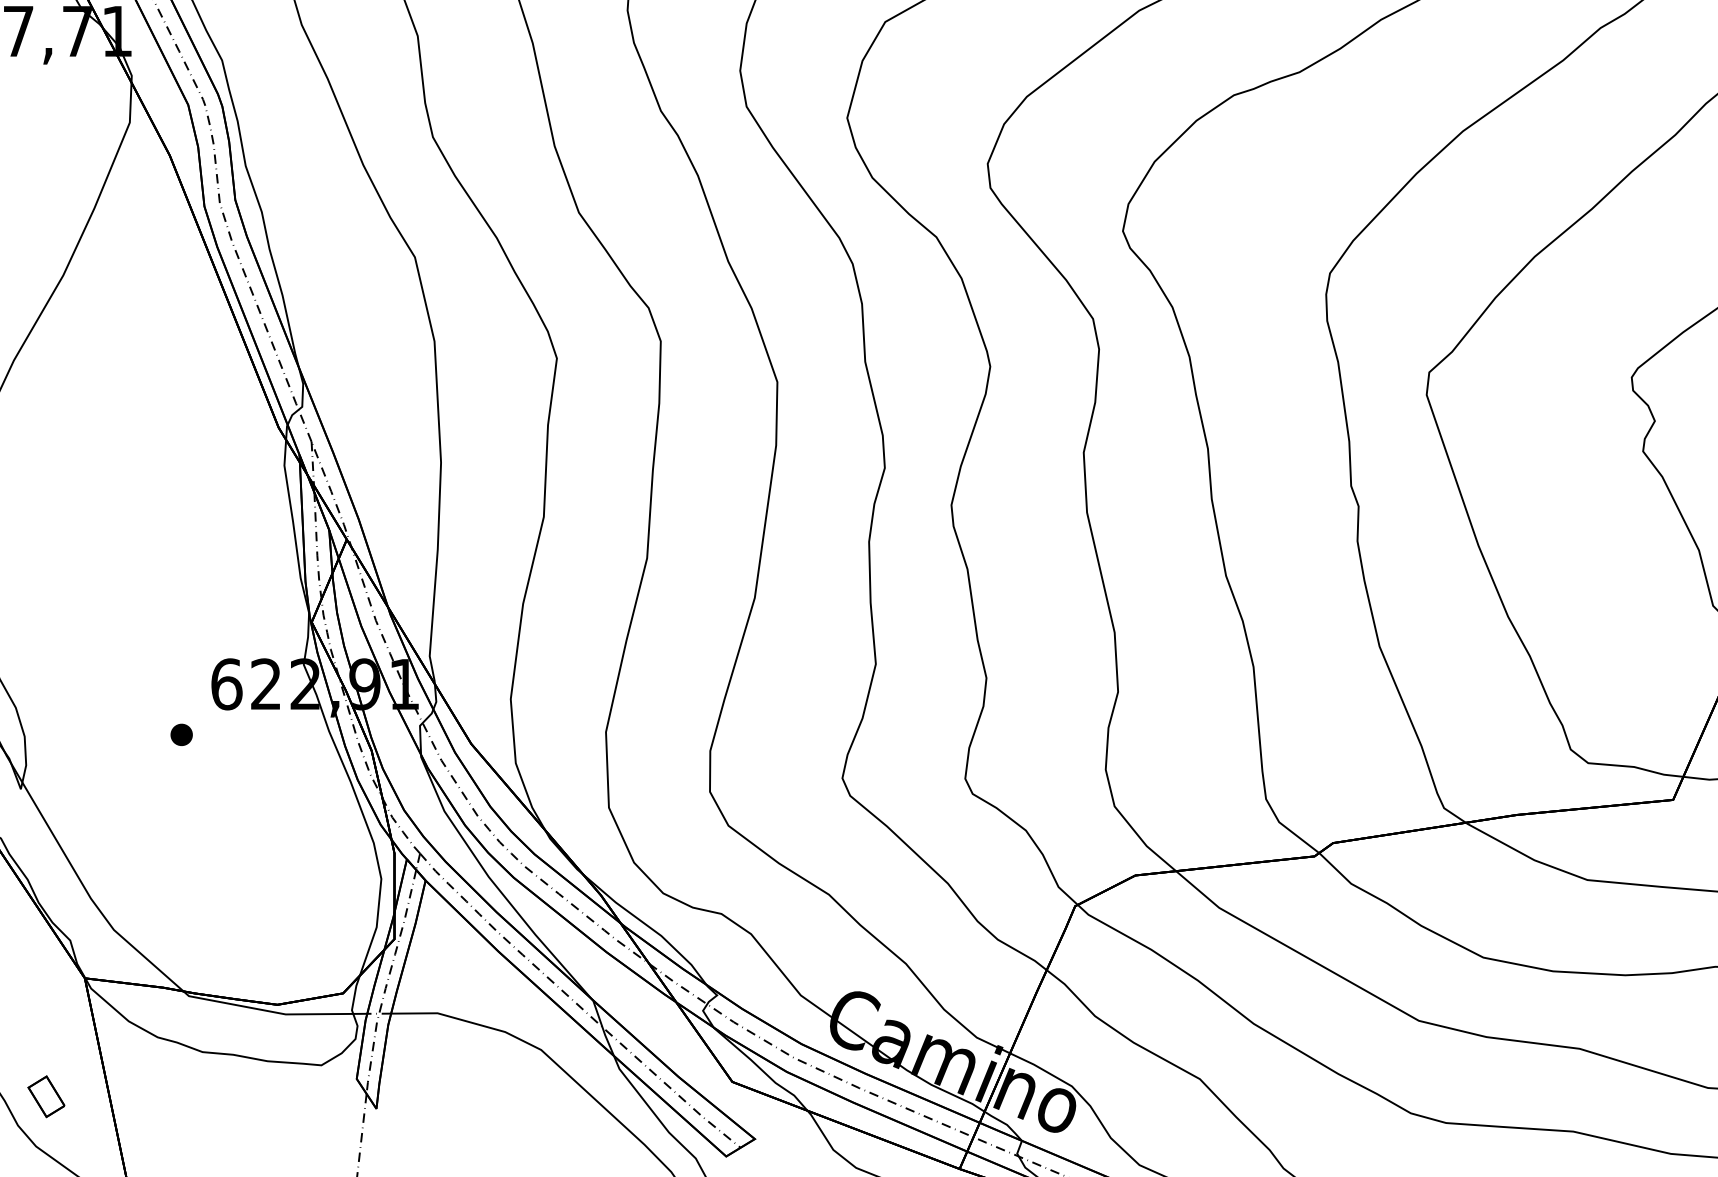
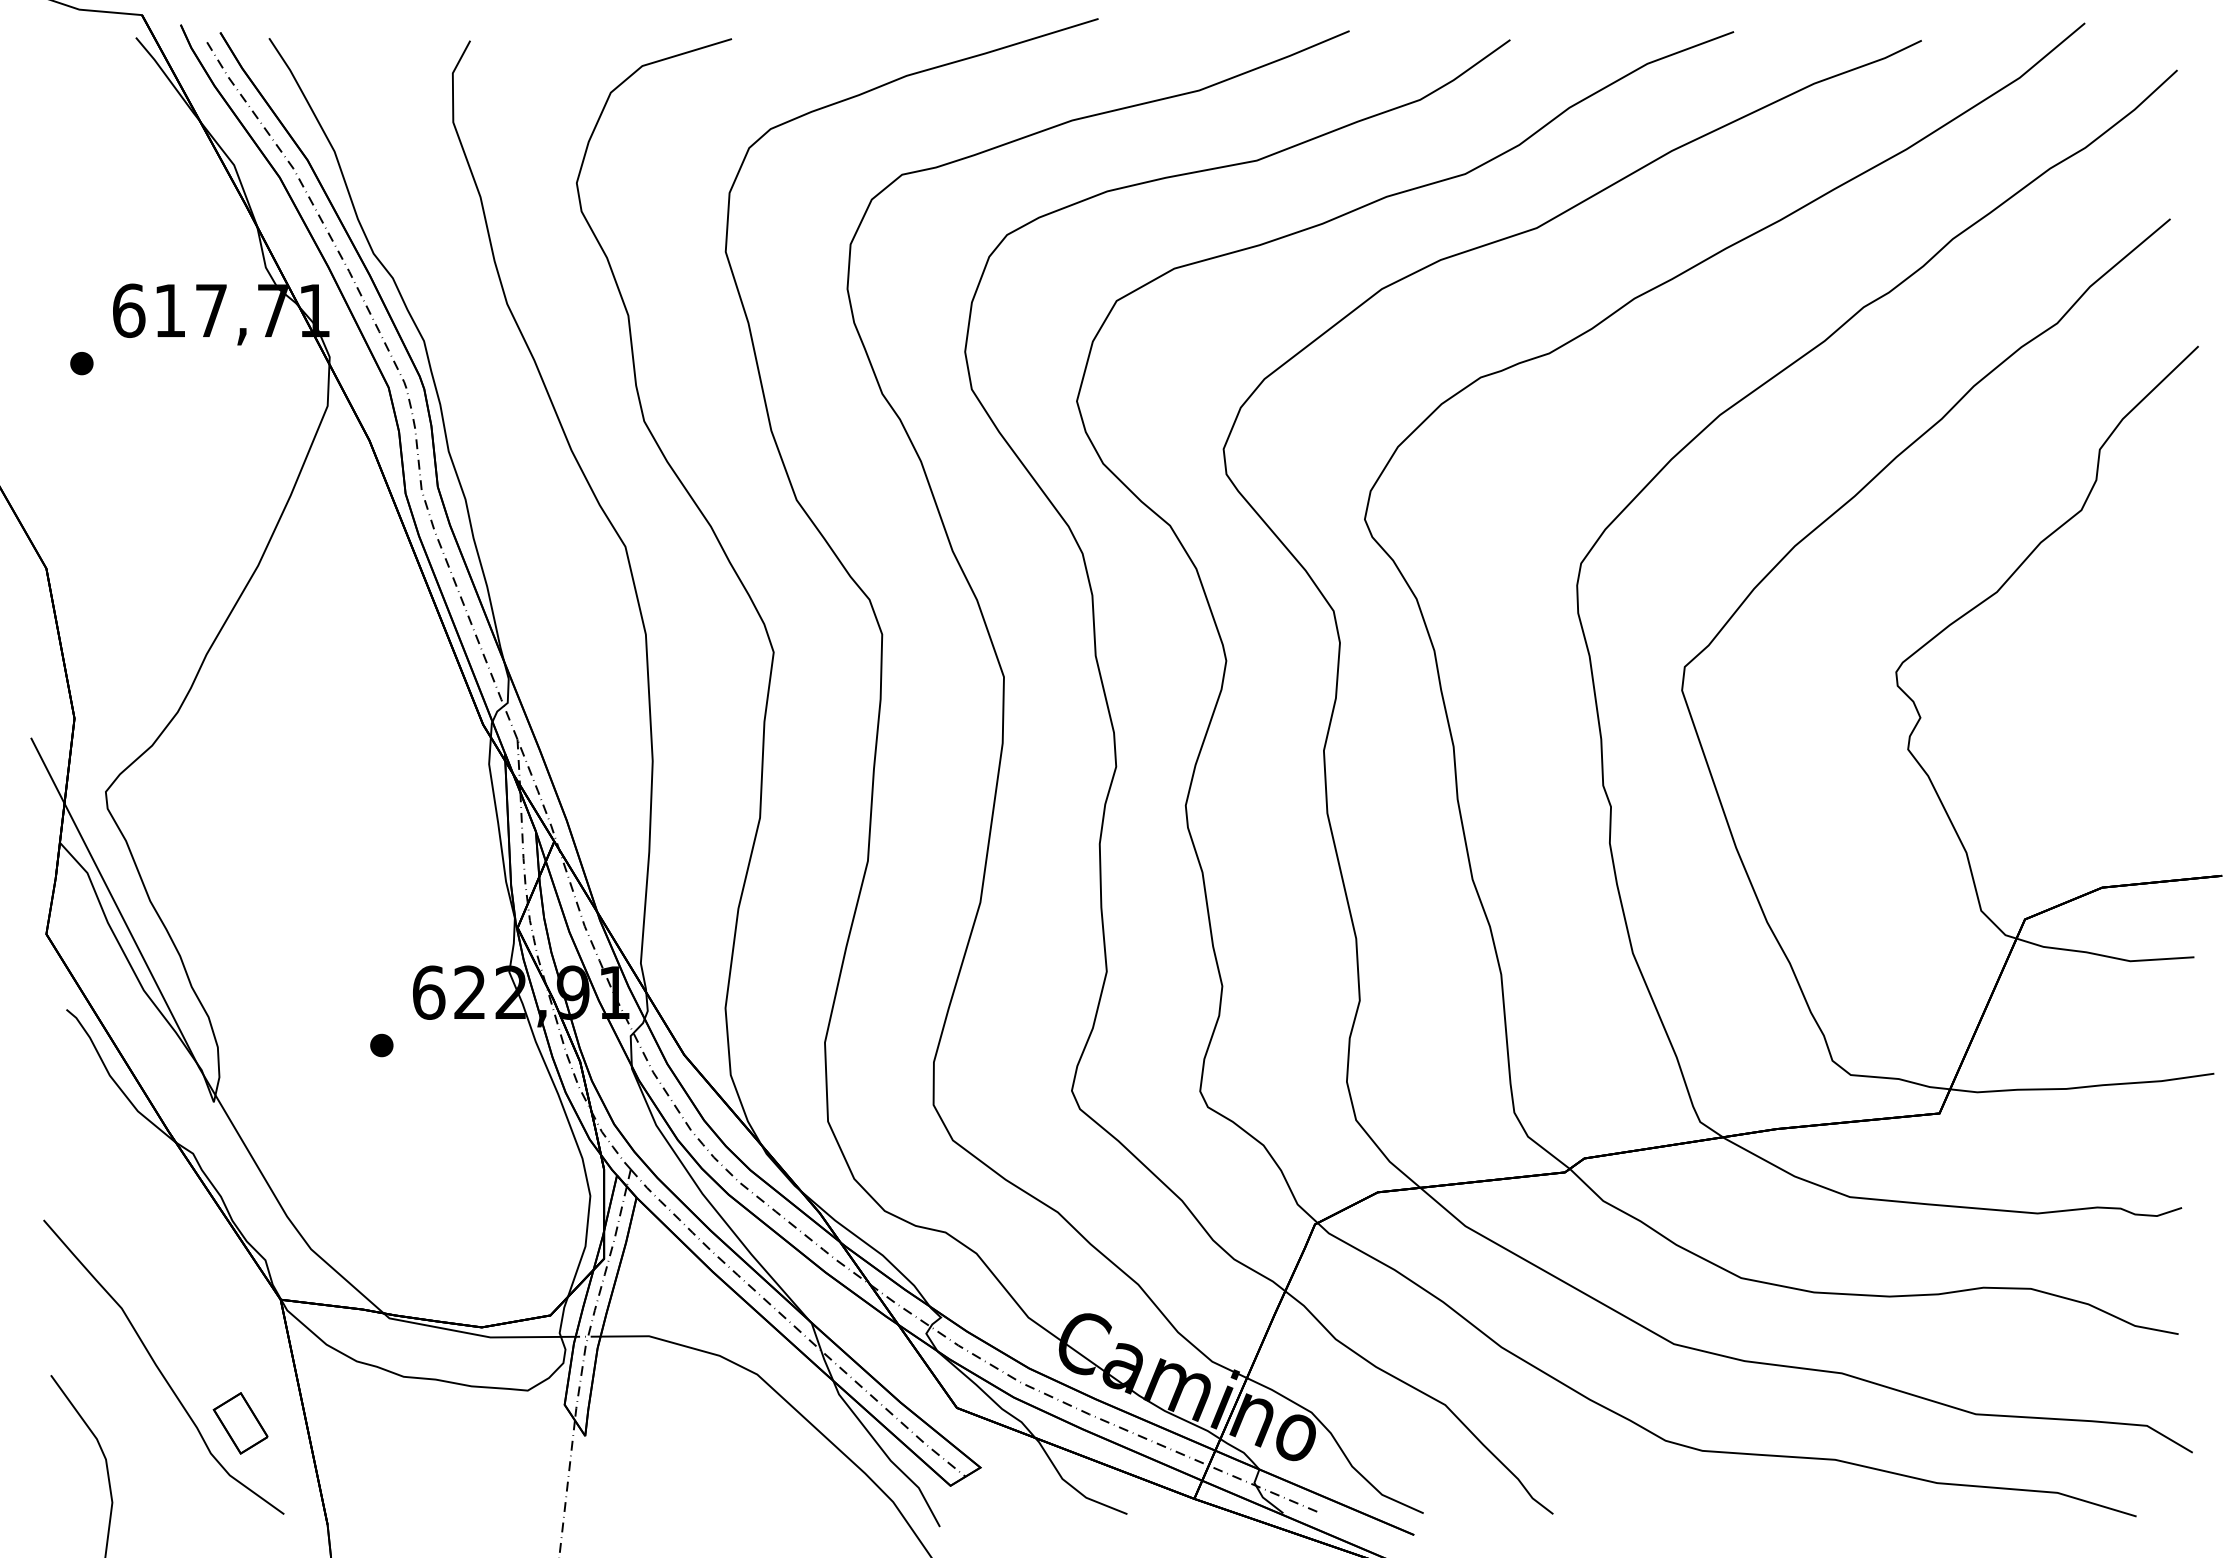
part: (46, 1096) -> (240, 1423), size x1.43

